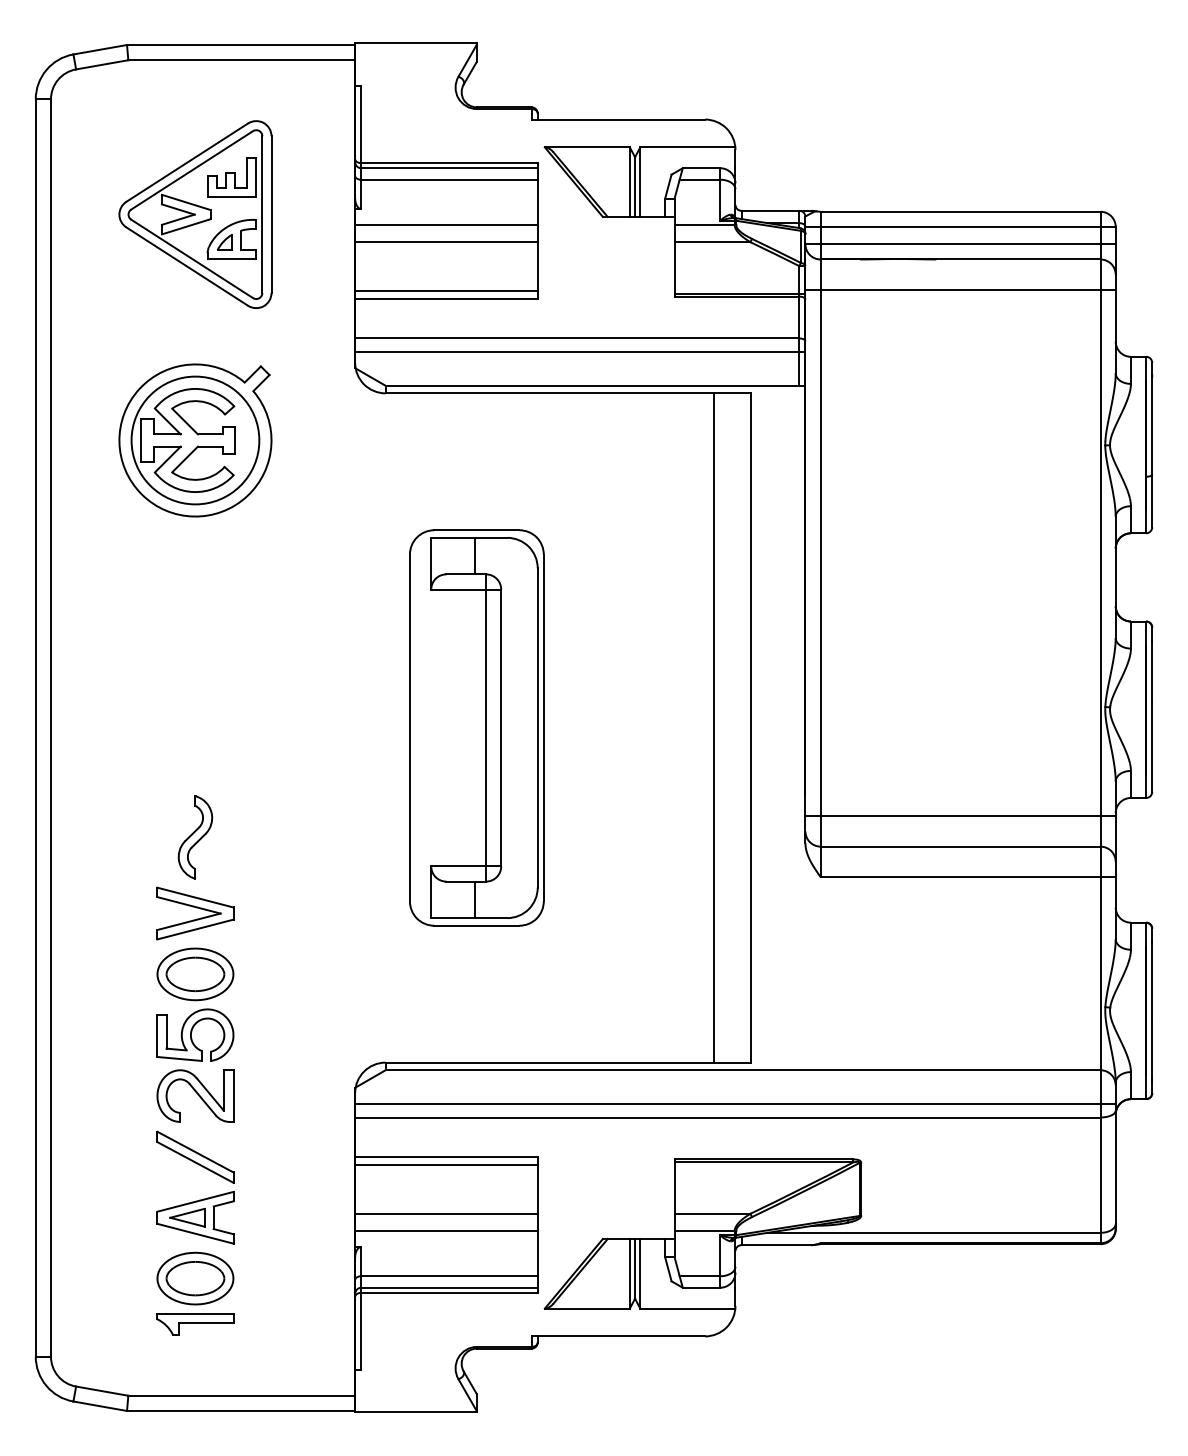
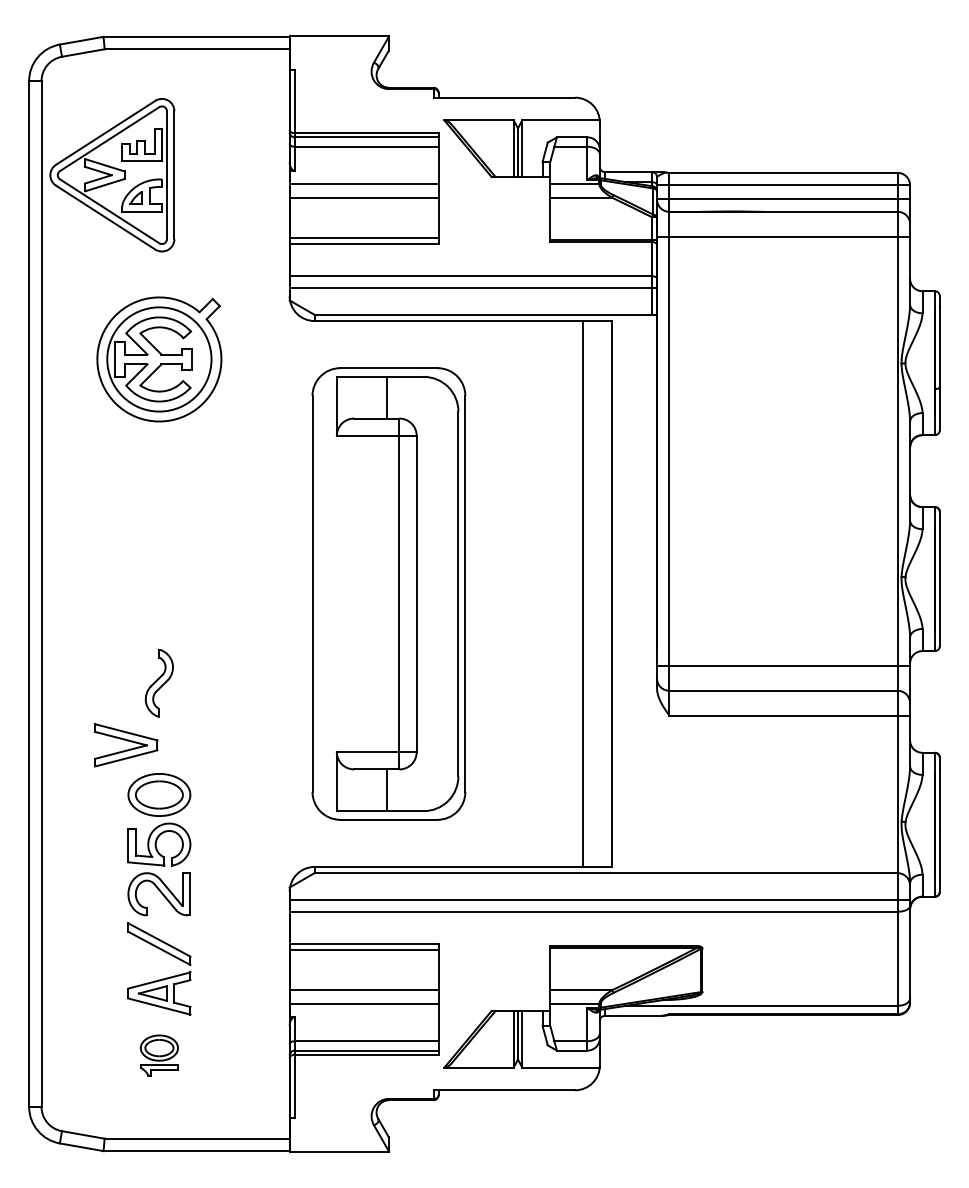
part: (195, 214) -> (112, 175), moved
part: (476, 727) -> (388, 593), size x1.4
part: (195, 913) -> (126, 745), moved
part: (195, 1293) -> (159, 1055), size x0.6

